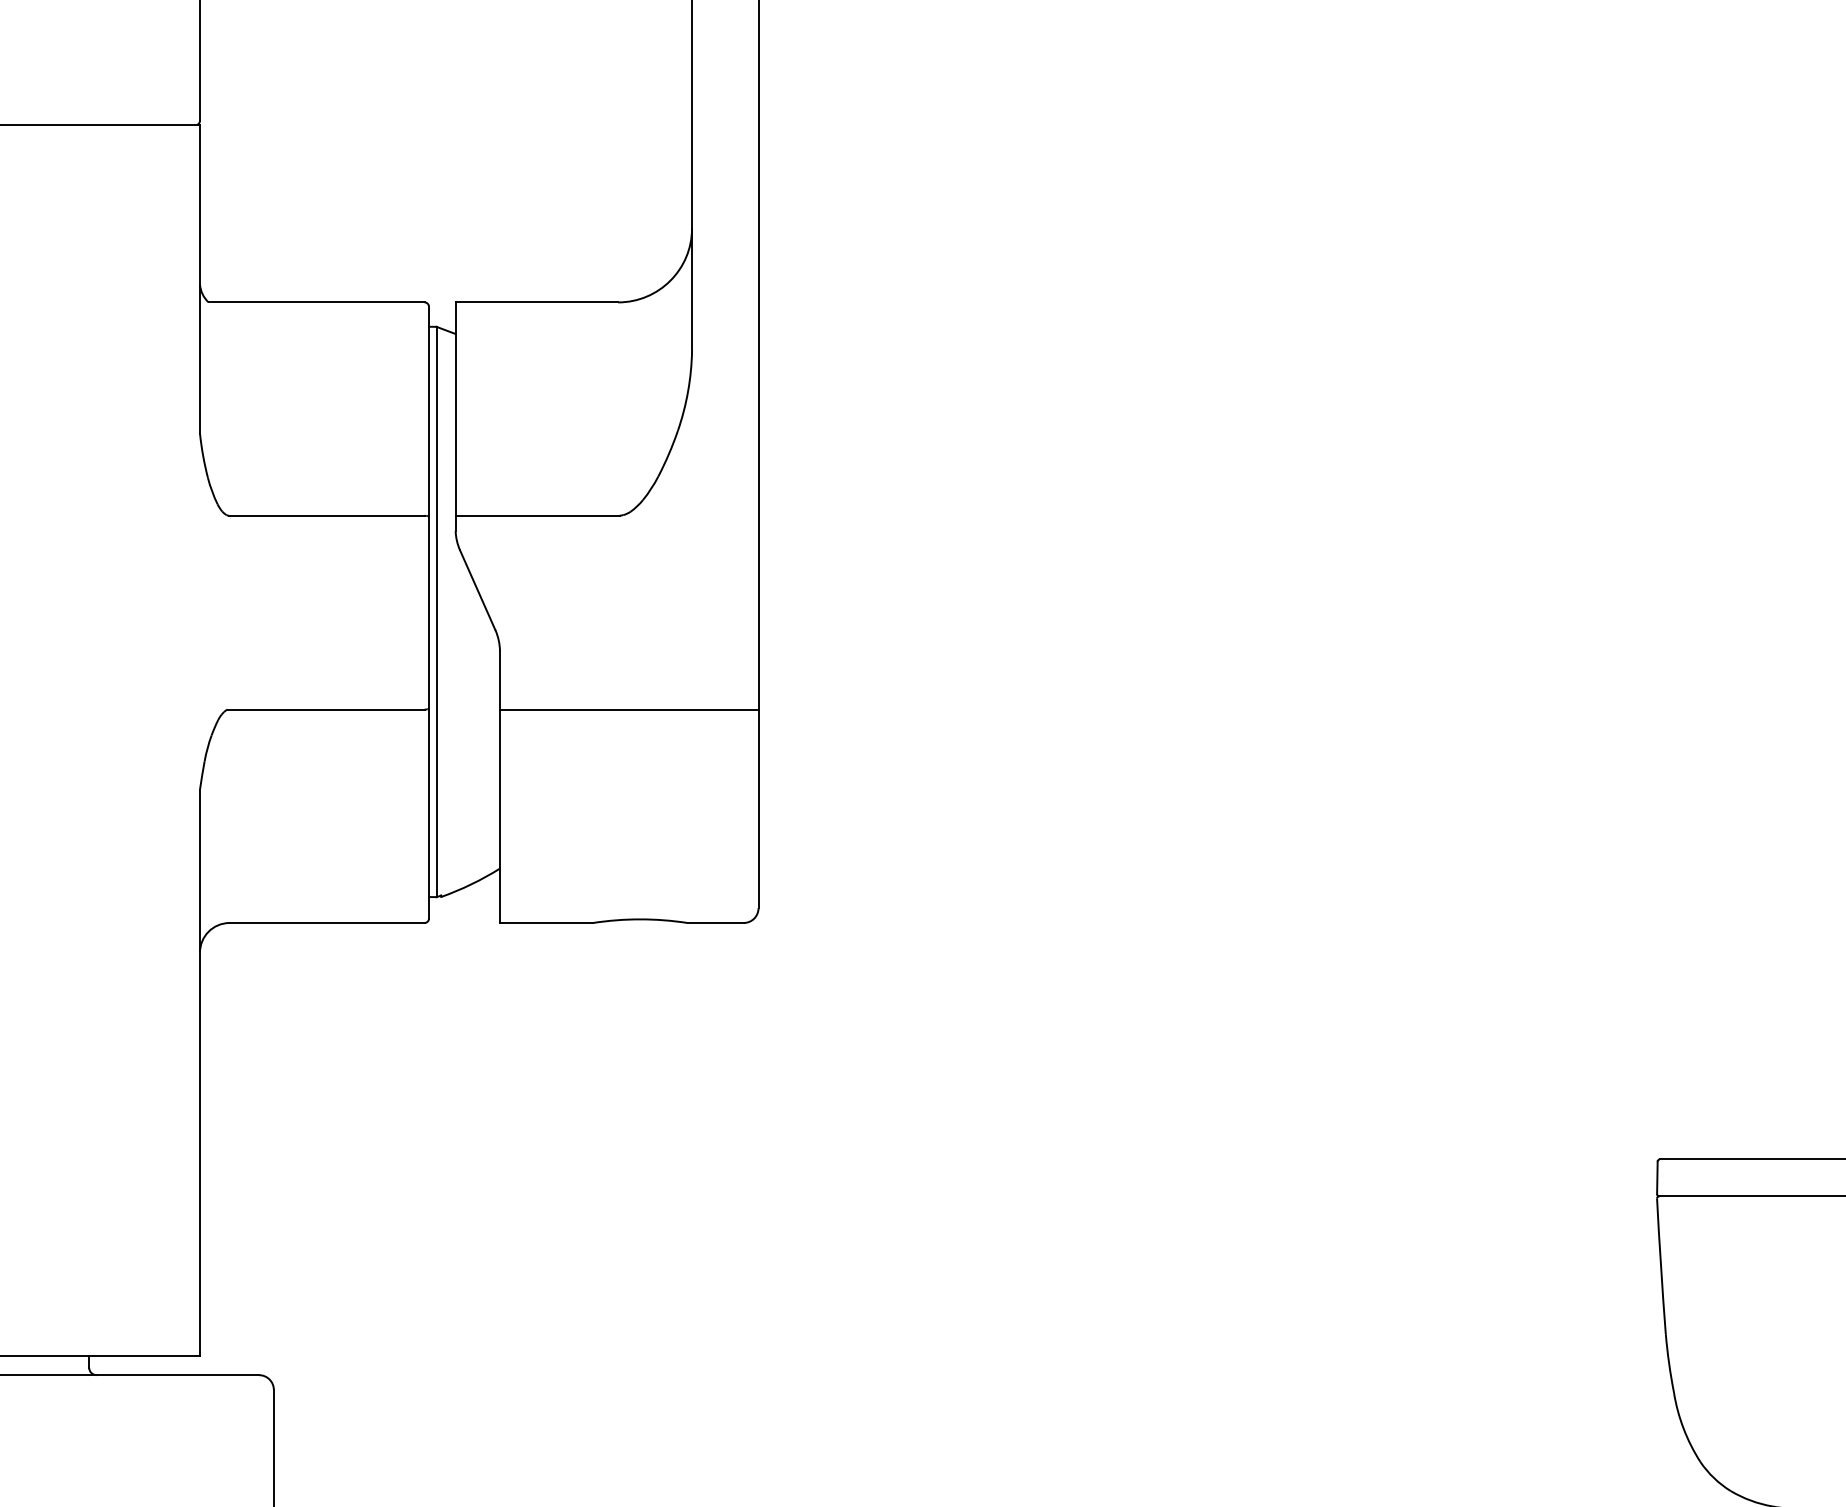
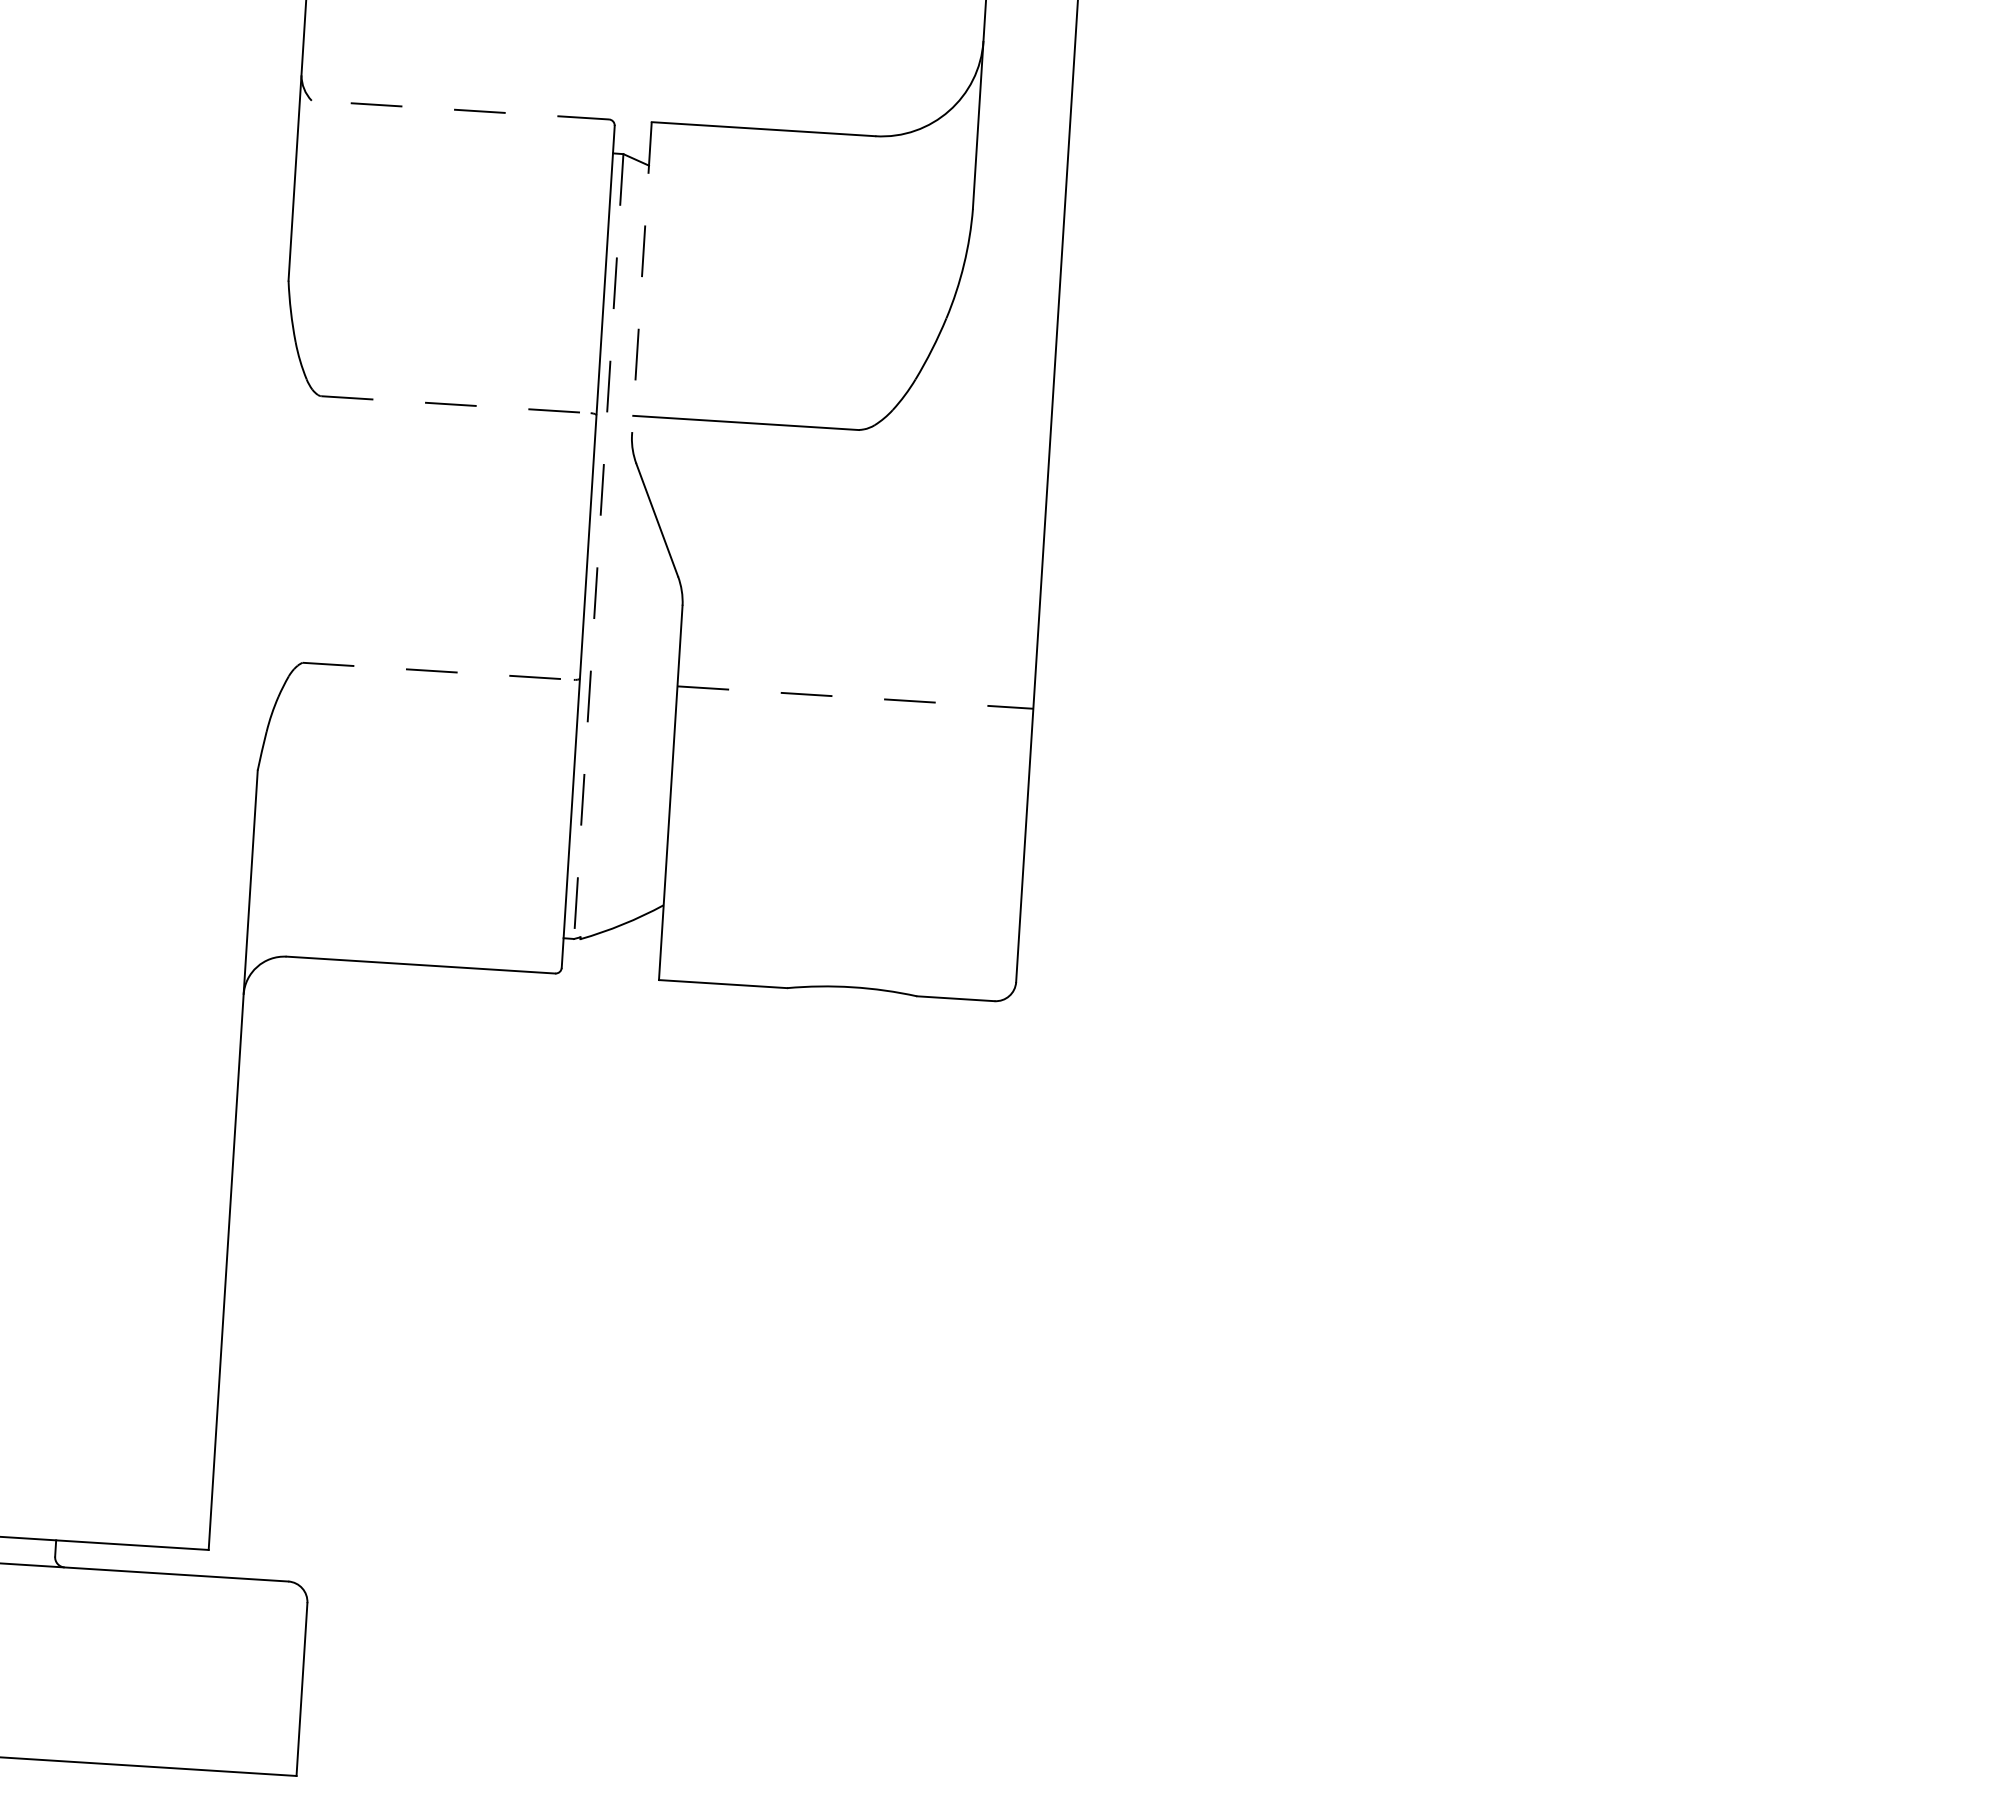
line: (316, 302) -> (460, 110), solid -> dashed
line: (455, 417) -> (641, 280), solid -> dashed
line: (326, 515) -> (455, 404), solid -> dashed
line: (436, 612) -> (598, 547), solid -> dashed
line: (326, 709) -> (438, 671), solid -> dashed
line: (629, 709) -> (855, 697), solid -> dashed

